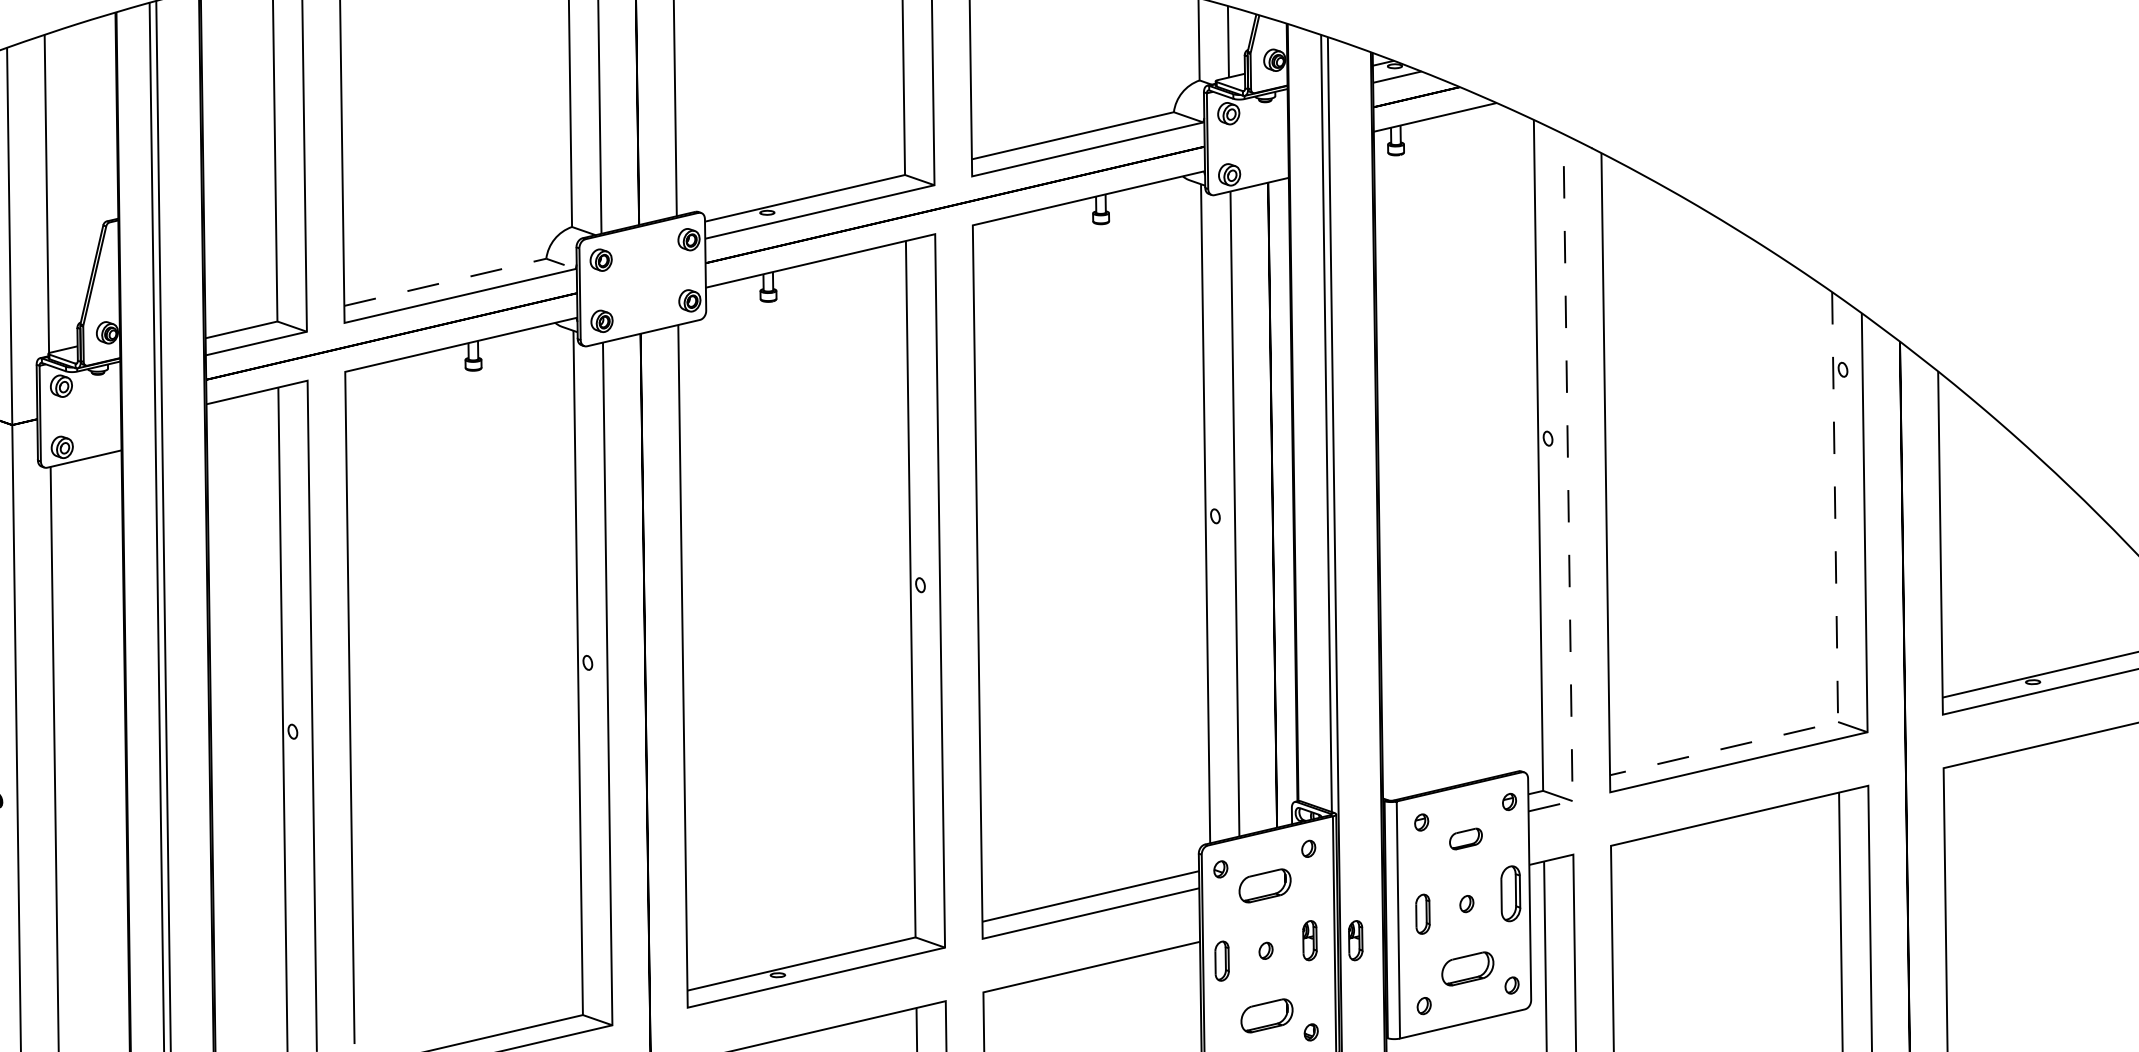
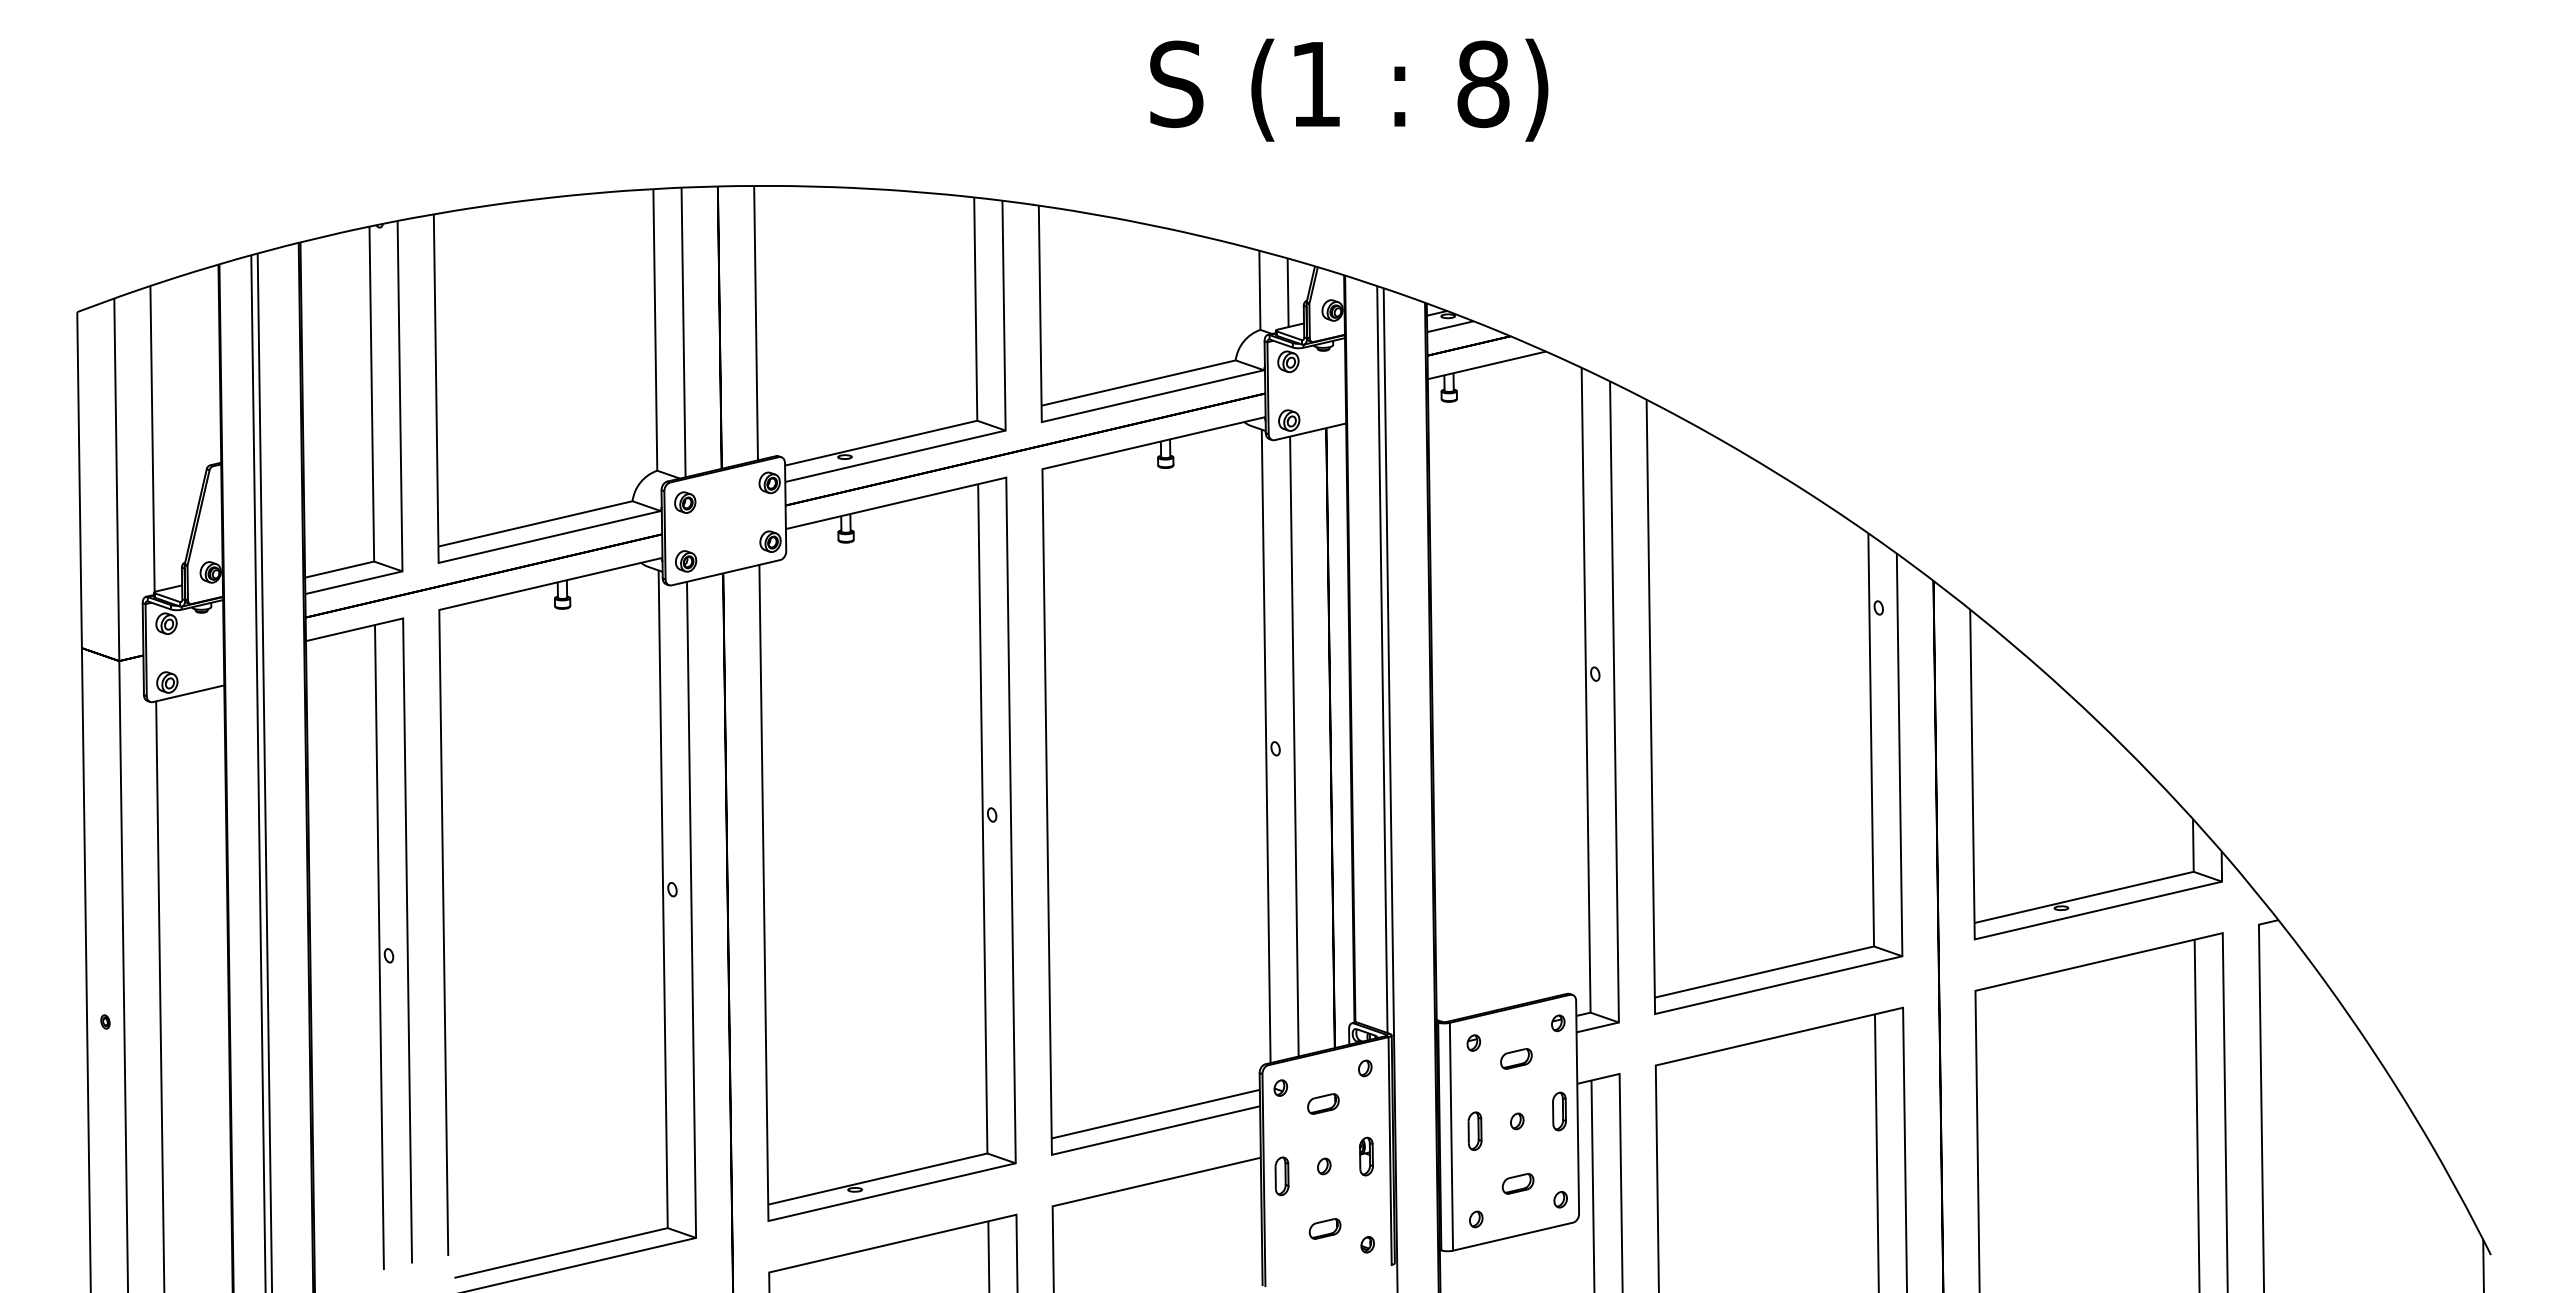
line: (461, 278) -> (551, 520), dashed -> solid
line: (1568, 490) -> (1614, 723), dashed -> solid
line: (1836, 625) -> (1872, 853), dashed -> solid
part: (1265, 885) -> (1323, 1103), size x0.62
part: (1510, 893) -> (1559, 1111), size x0.71
part: (1355, 940) -> (1410, 1156), removed
part: (1467, 968) -> (1517, 1183), size x0.62
part: (1266, 1015) -> (1324, 1228), size x0.62

